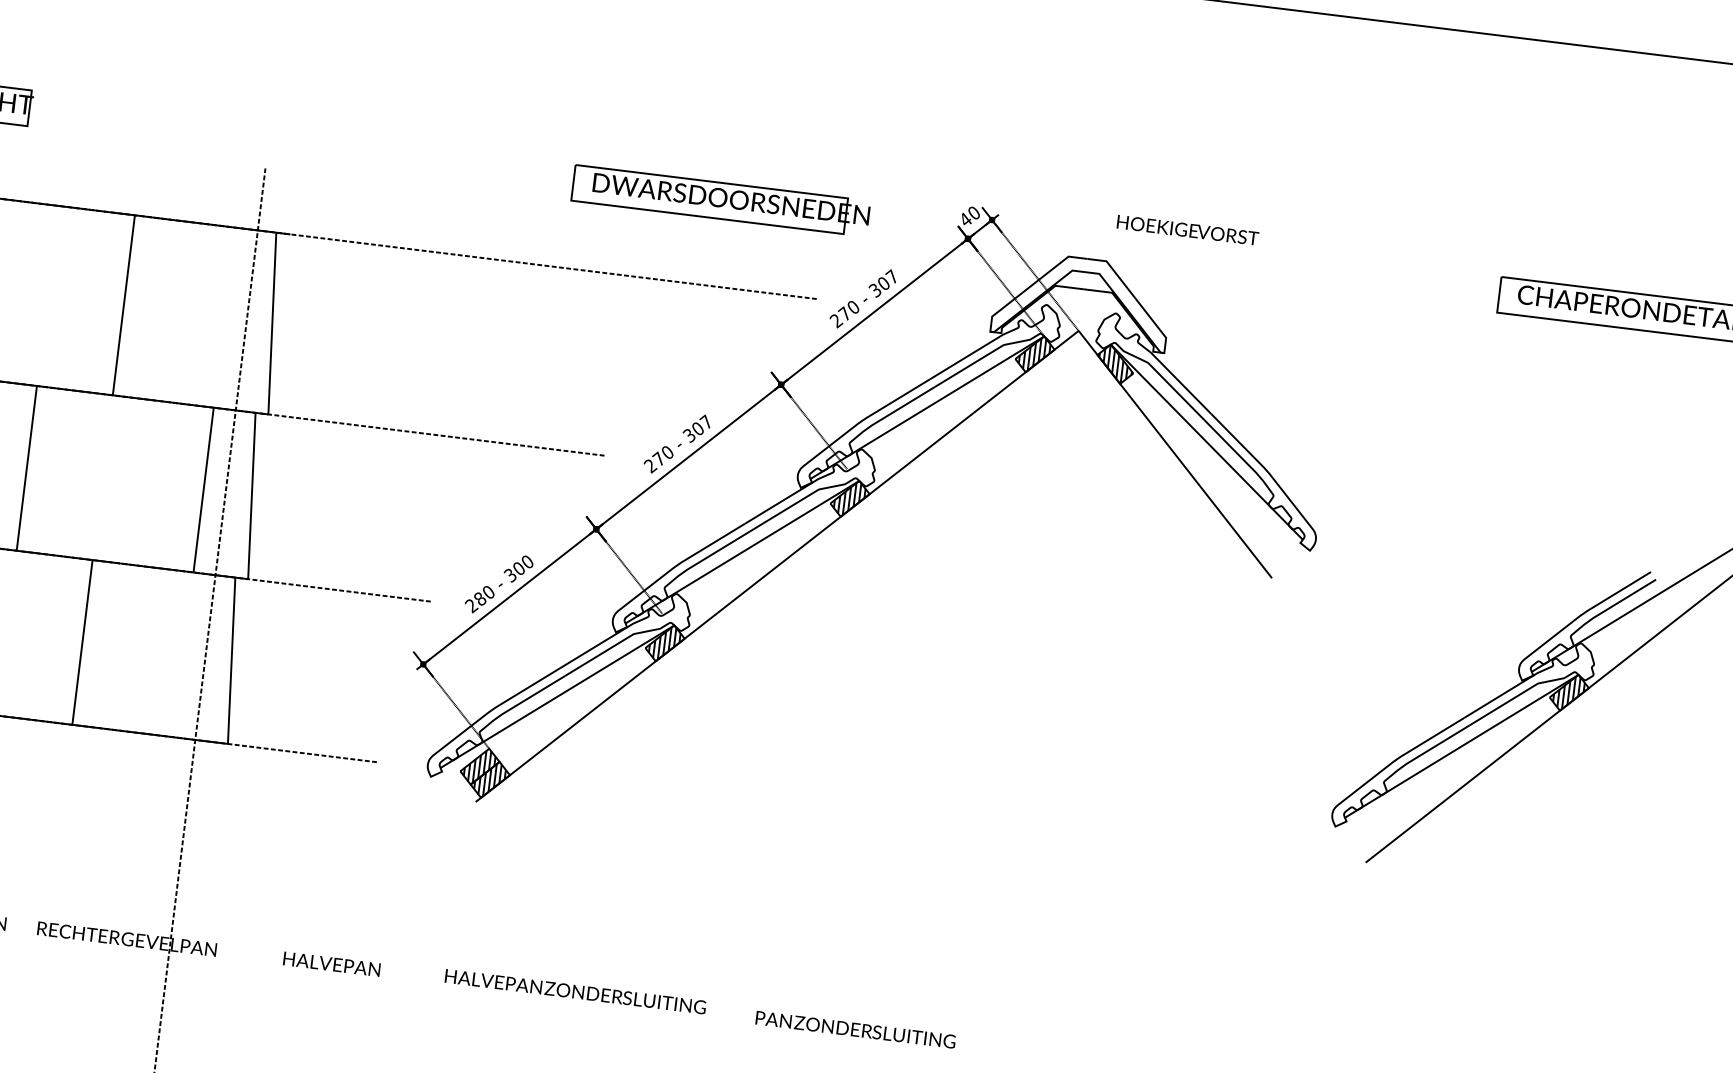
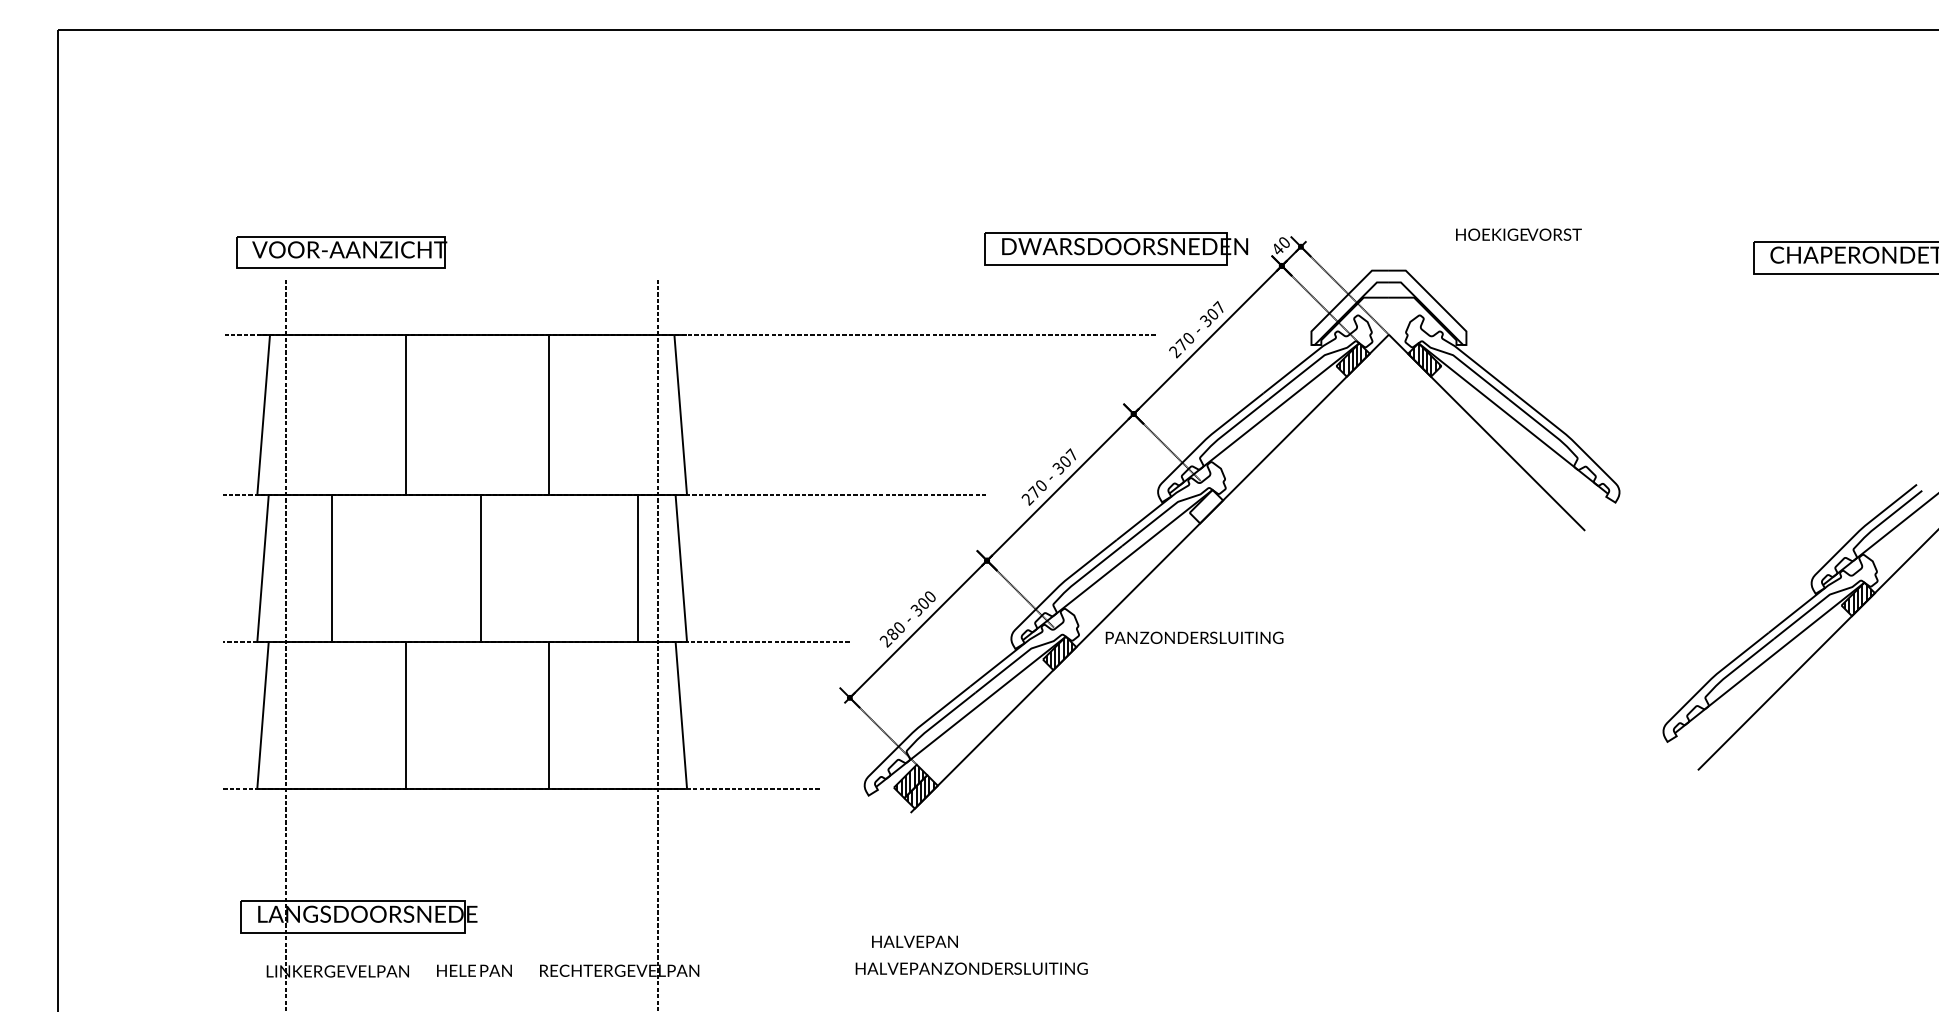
part: (721, 200) -> (1116, 248), moved
text: (1187, 230) -> (1518, 234), moved
hatch: (849, 498) -> (1205, 506), removed
text: (331, 963) -> (914, 941), moved
text: (575, 991) -> (971, 968), moved
text: (855, 1029) -> (1194, 637), moved

